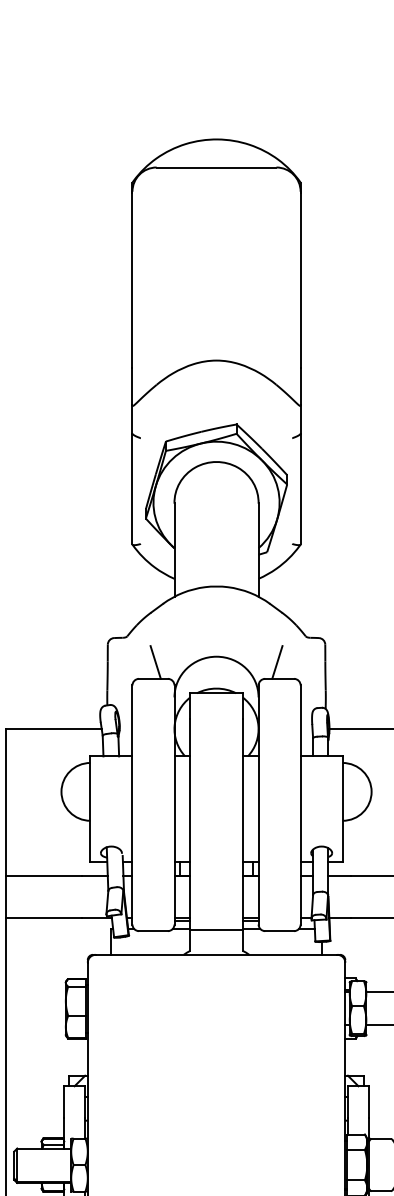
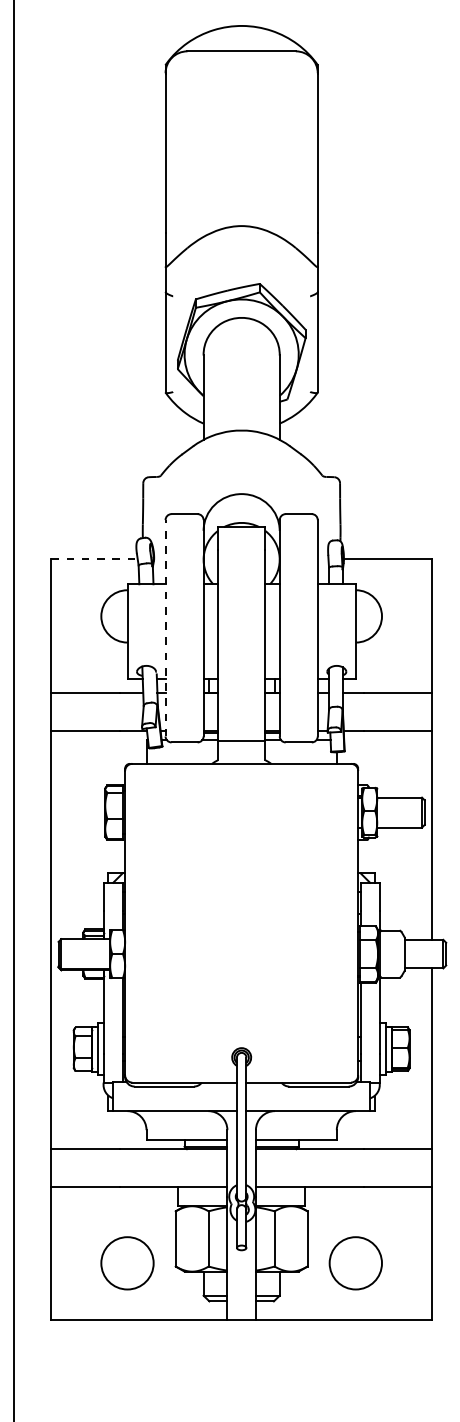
line: (155, 662) -> (186, 499), removed
line: (277, 662) -> (296, 499), removed
line: (55, 729) -> (95, 559), solid -> dashed
line: (132, 804) -> (165, 627), solid -> dashed

